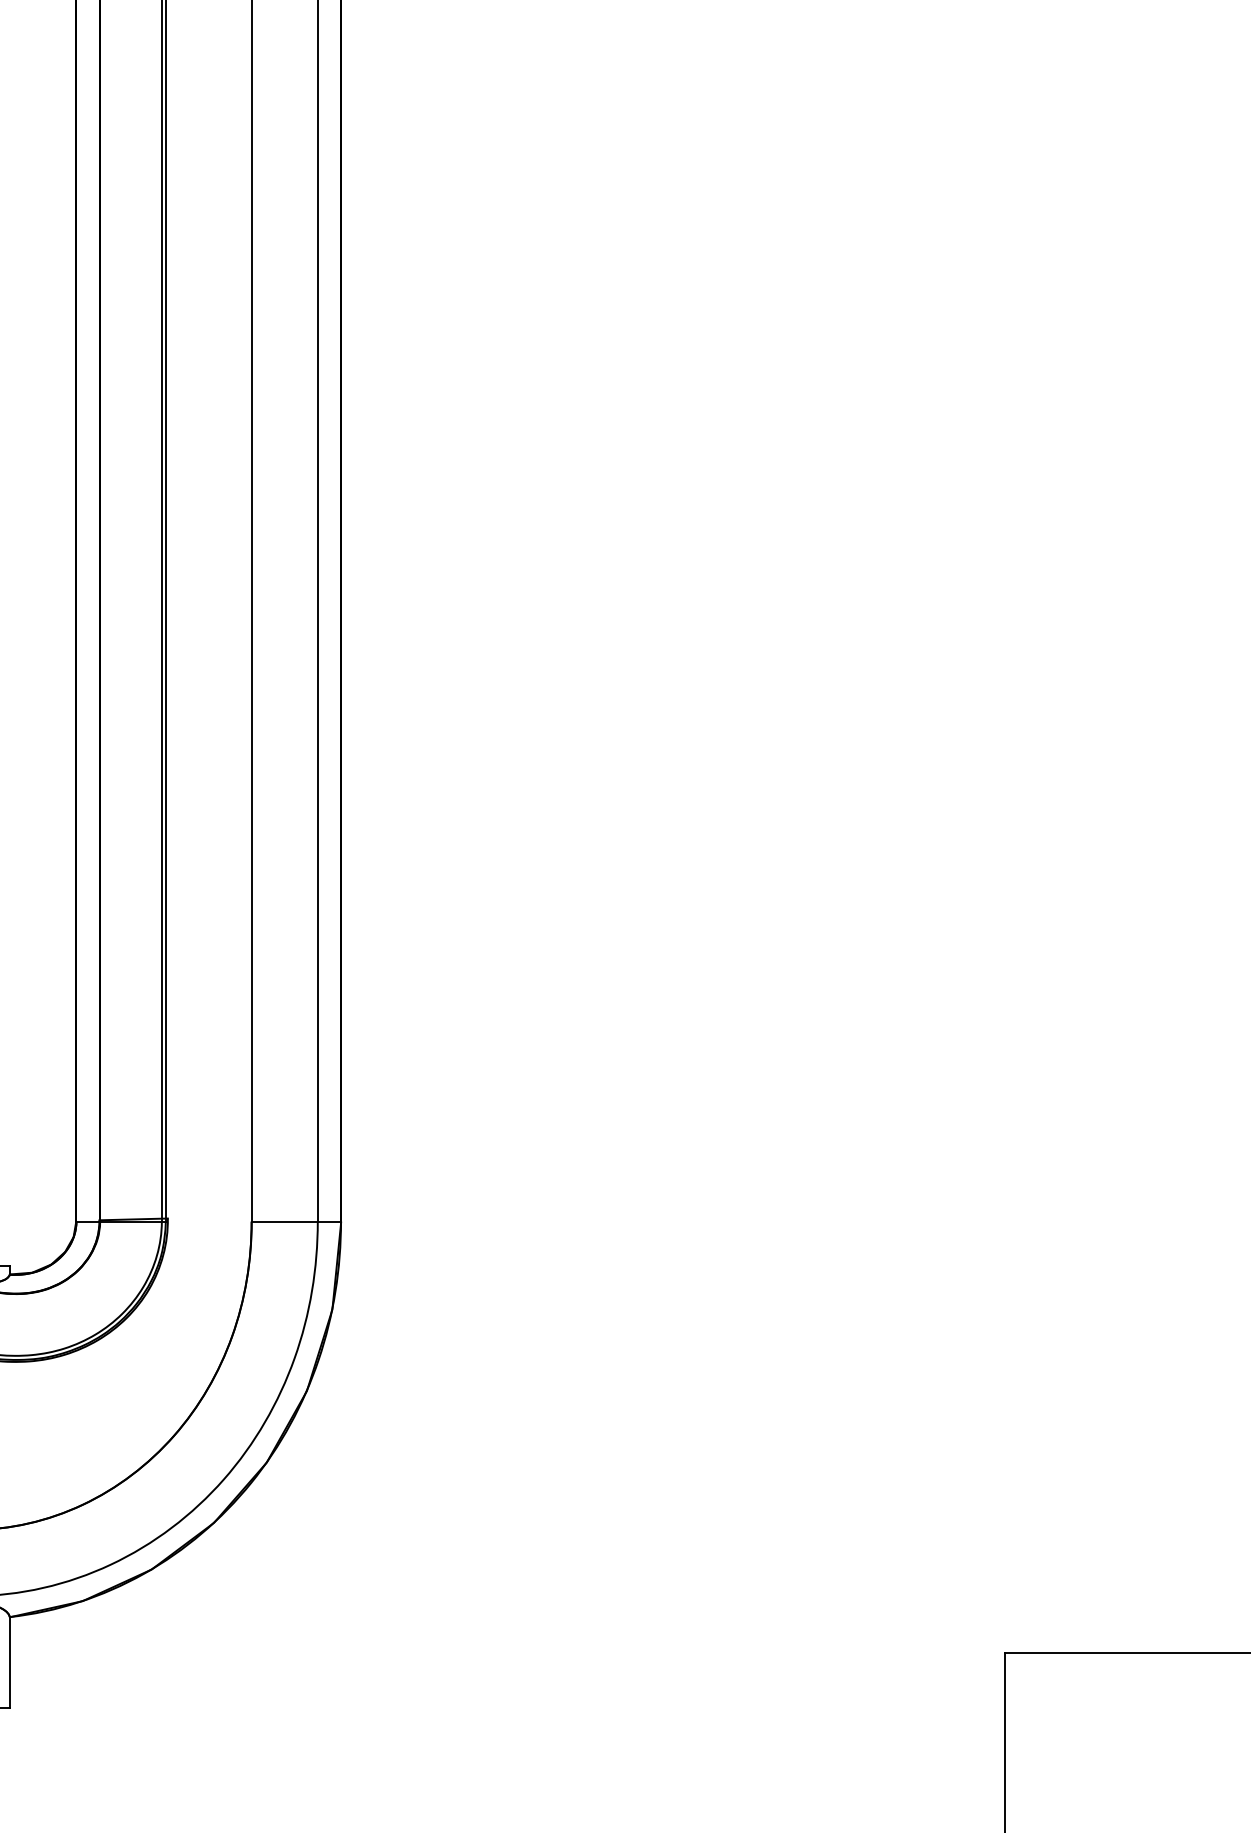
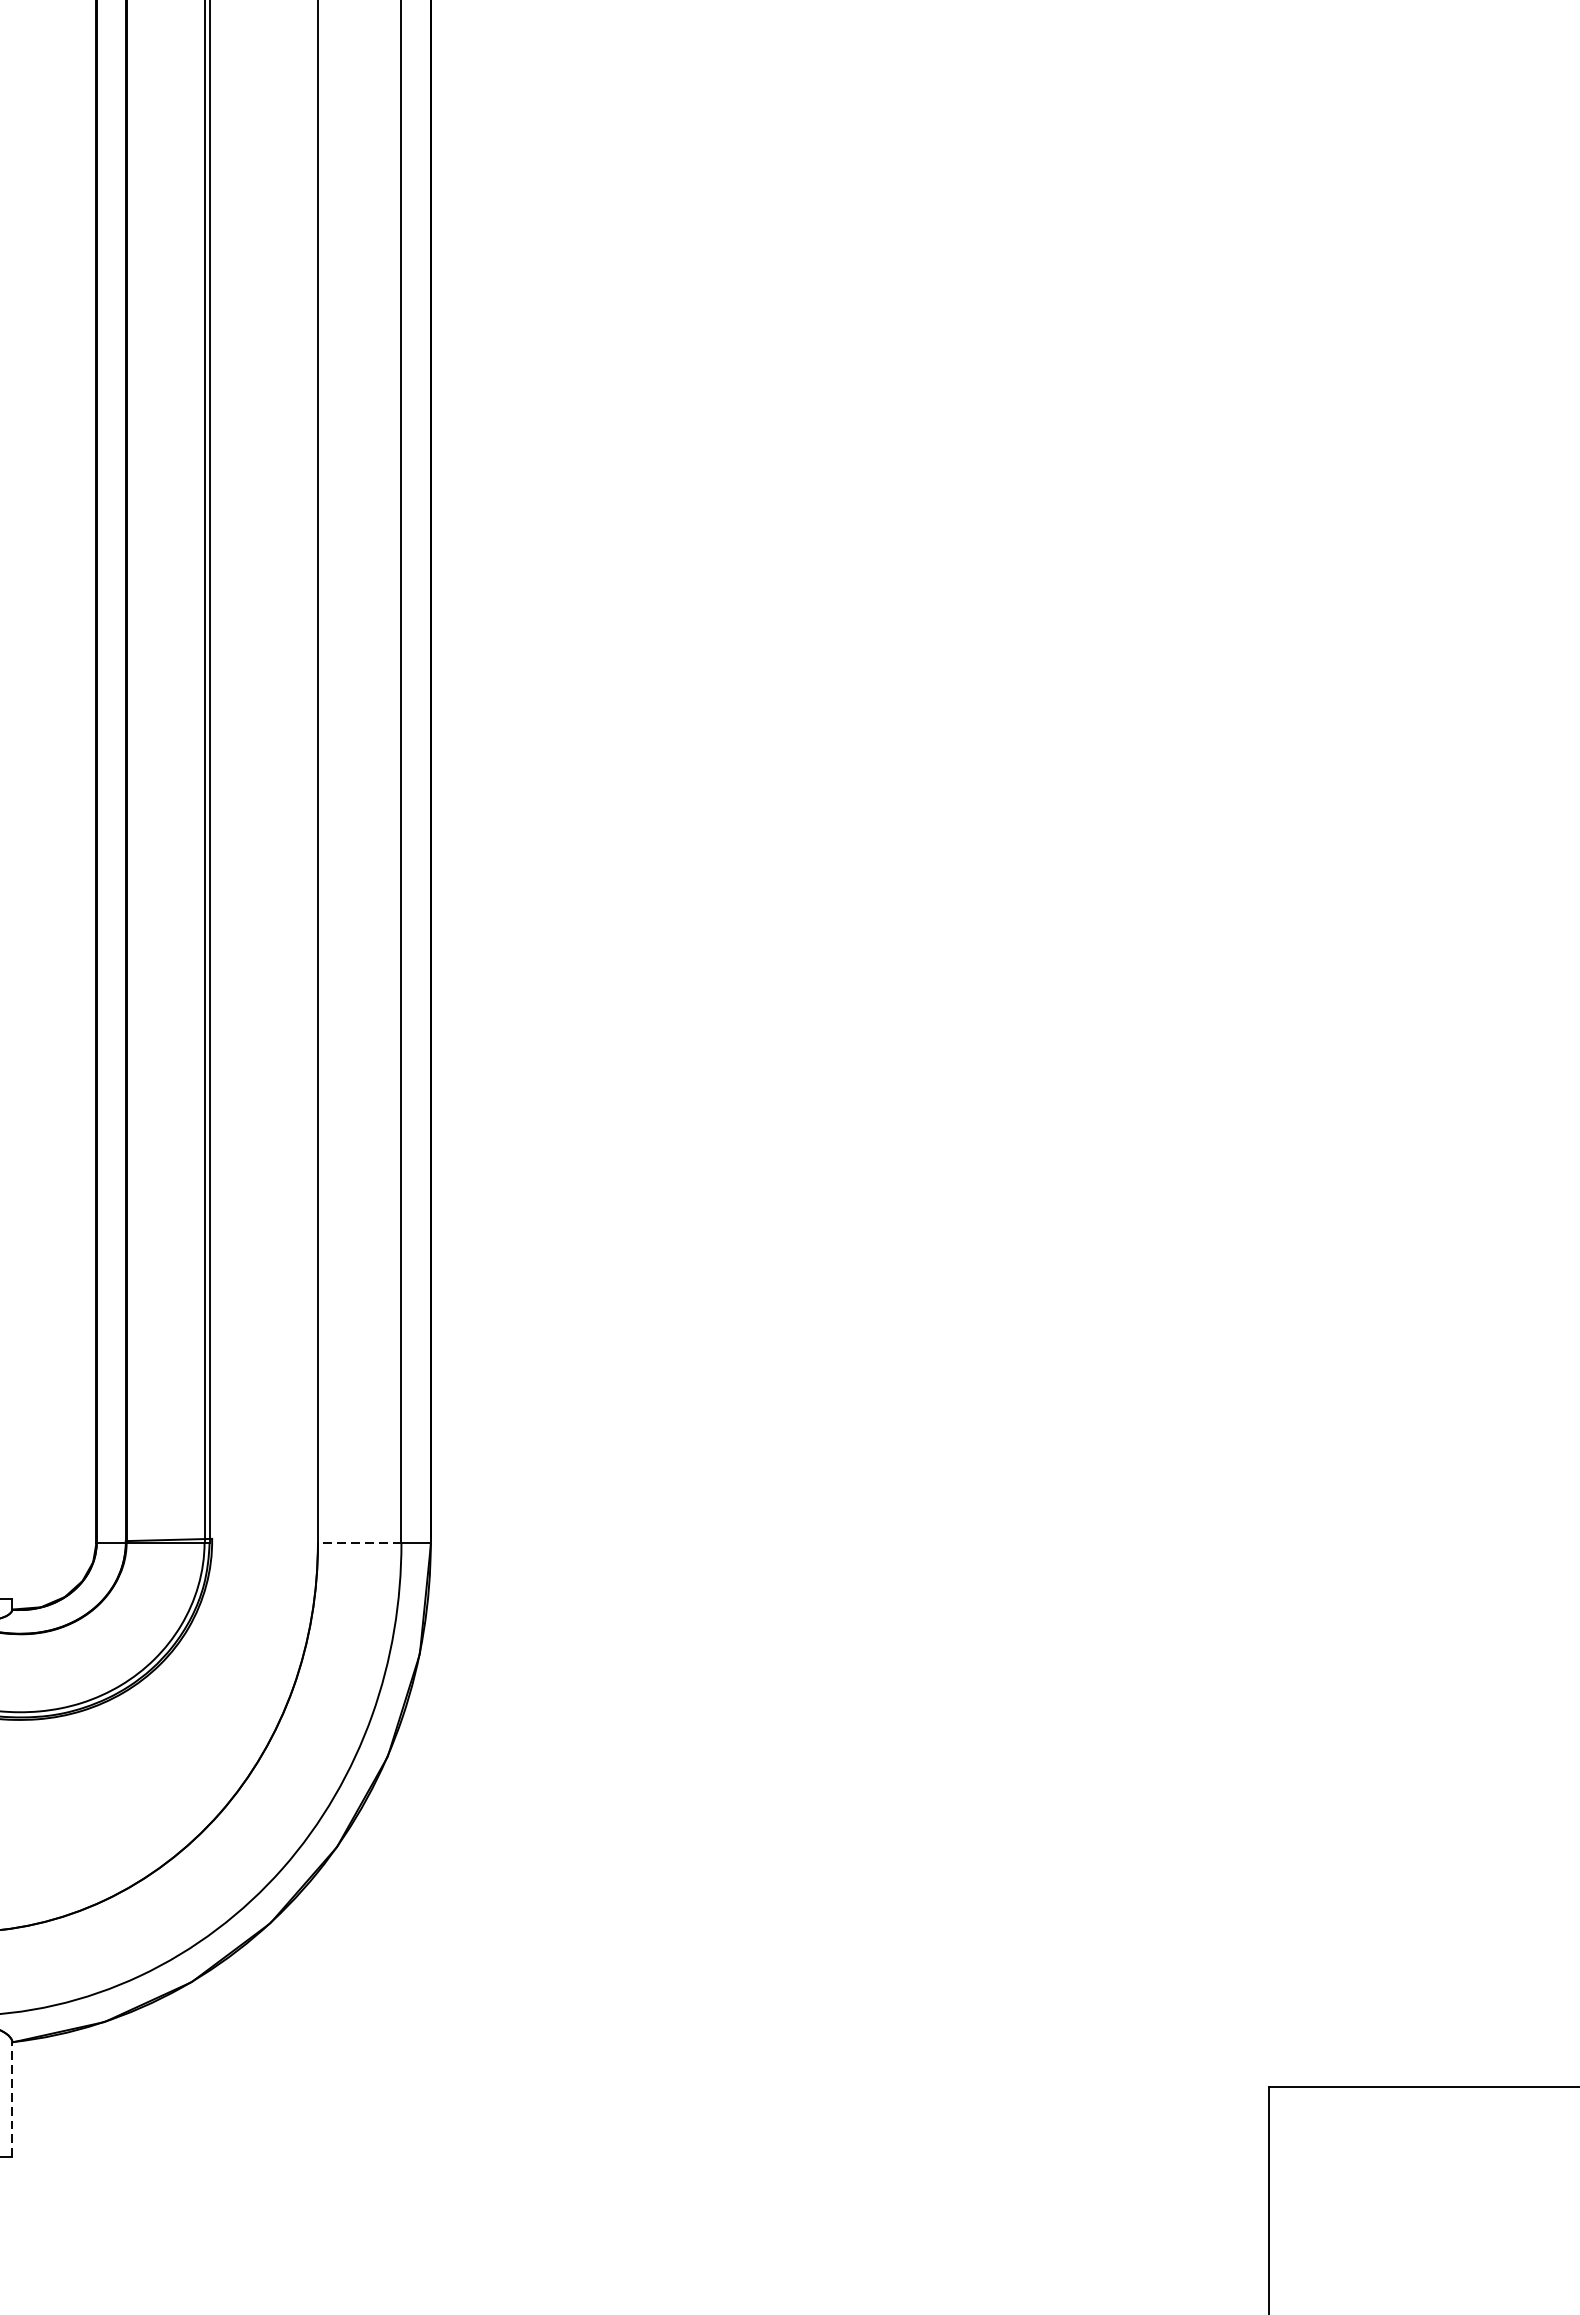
line: (284, 1221) -> (359, 1542), solid -> dashed
line: (9, 1662) -> (12, 2099), solid -> dashed

